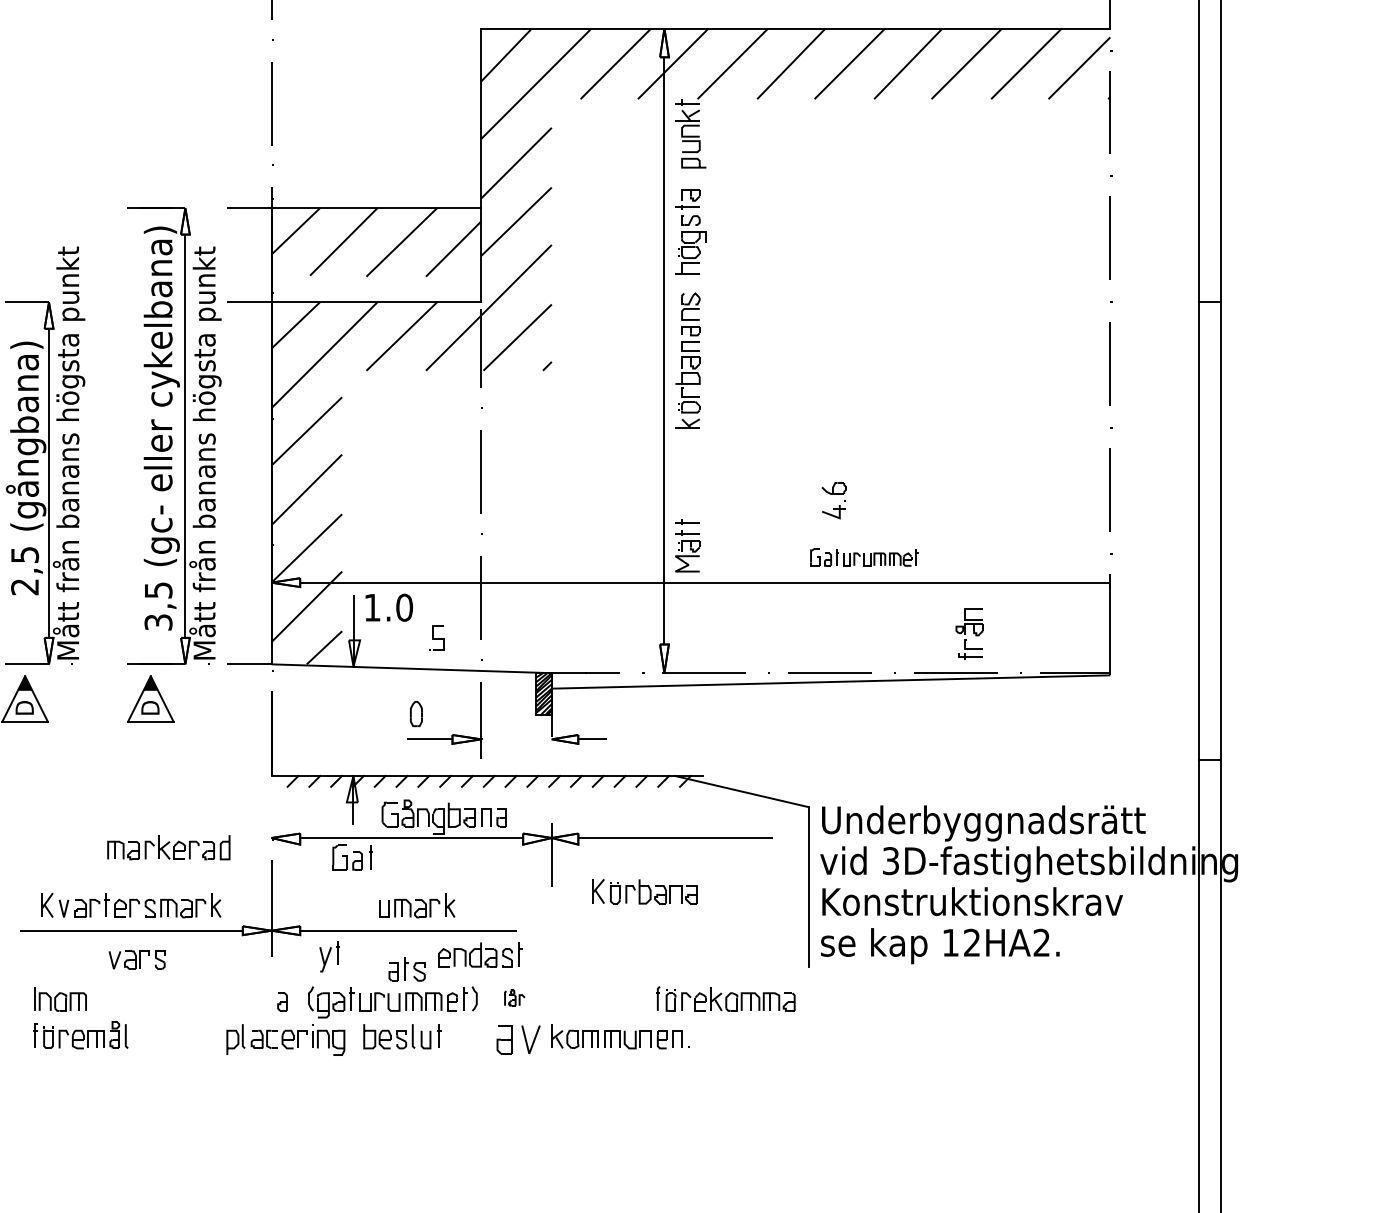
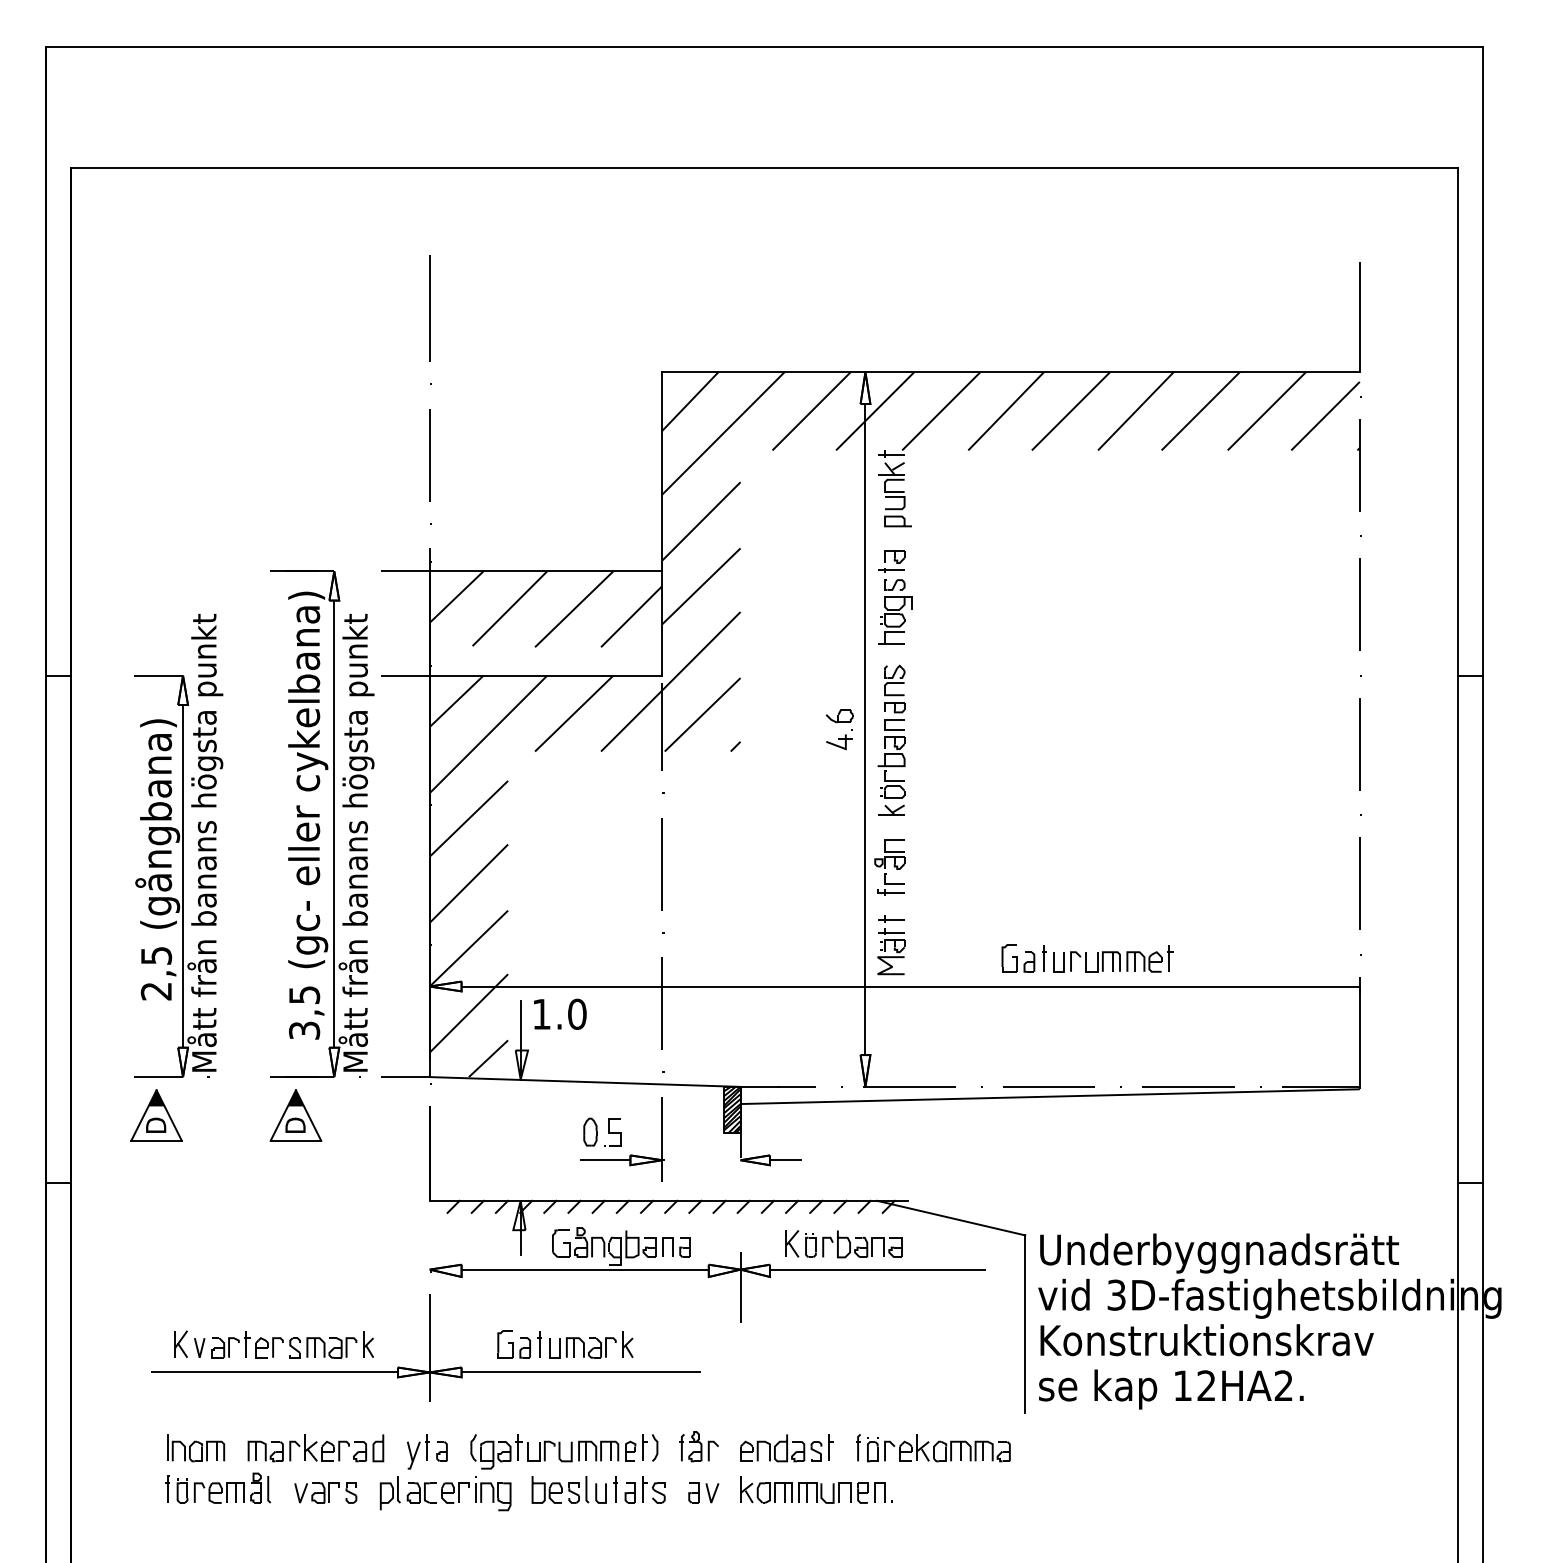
part: (832, 495) -> (837, 723), moved
part: (864, 557) -> (1087, 958), size x1.43
part: (969, 634) -> (889, 867), moved
part: (436, 638) -> (612, 1132), moved
part: (168, 847) -> (315, 1448), moved
part: (352, 857) -> (519, 1344), moved
part: (644, 892) -> (843, 1244), moved
part: (480, 955) -> (786, 1448), moved
part: (329, 956) -> (418, 1451), moved
part: (136, 959) -> (325, 1492), moved
part: (406, 968) -> (644, 1489), moved
part: (513, 997) -> (698, 1446), size x1.67
part: (518, 1039) -> (703, 1492), size x0.62

